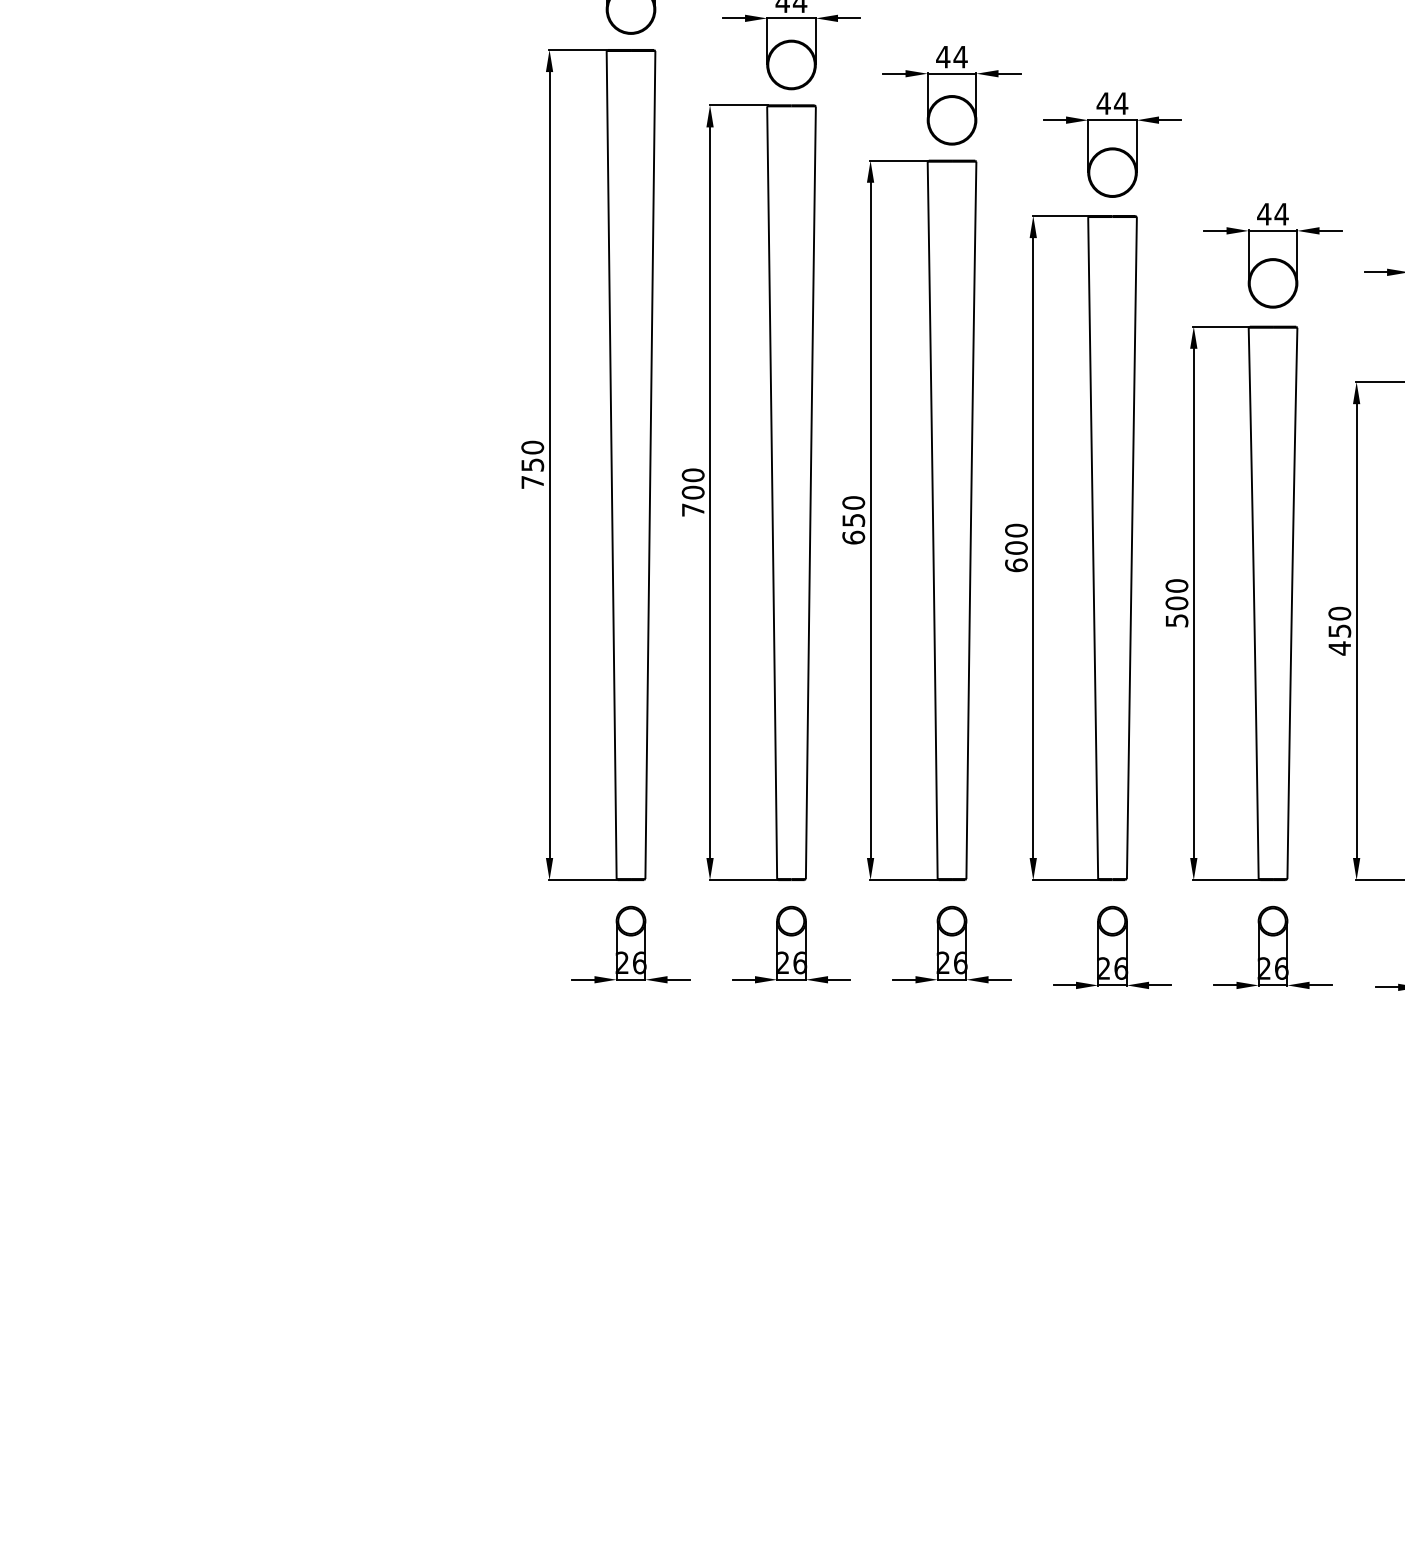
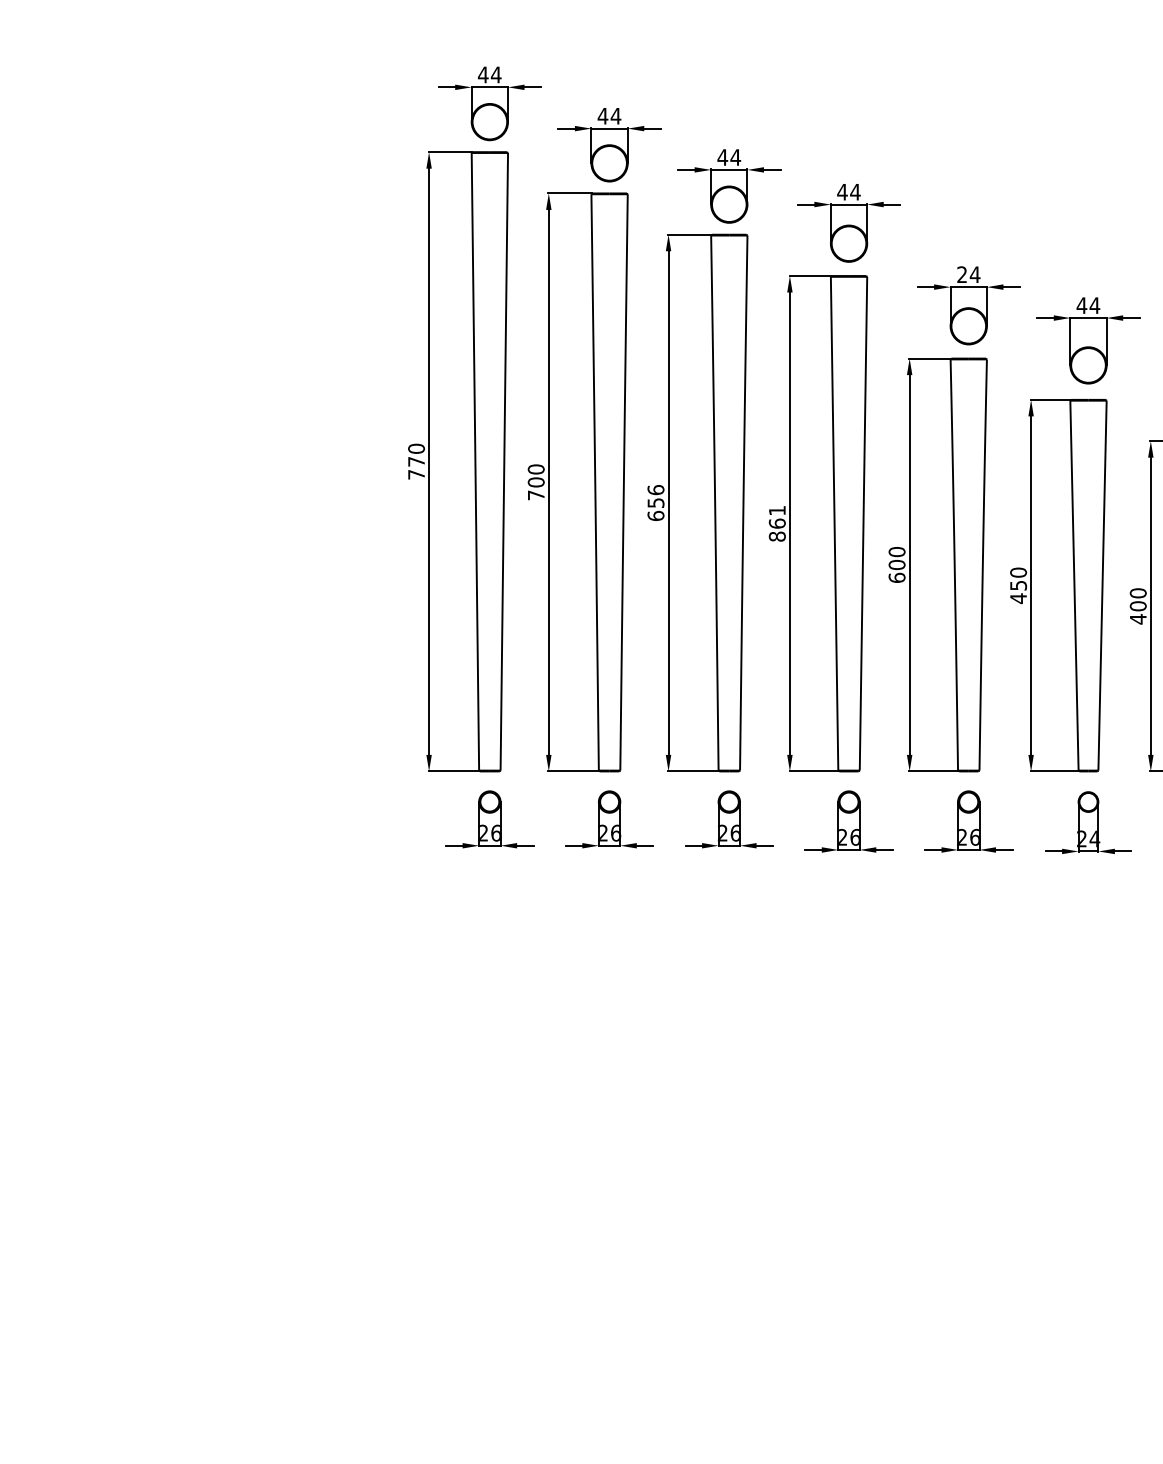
text: (1263, 213) -> (961, 274), 44 -> 24
text: (532, 464) -> (416, 461), 750 -> 770
text: (853, 503) -> (655, 490), 650 -> 656
text: (1015, 547) -> (776, 523), 600 -> 861
text: (1176, 620) -> (896, 577), 500 -> 600

